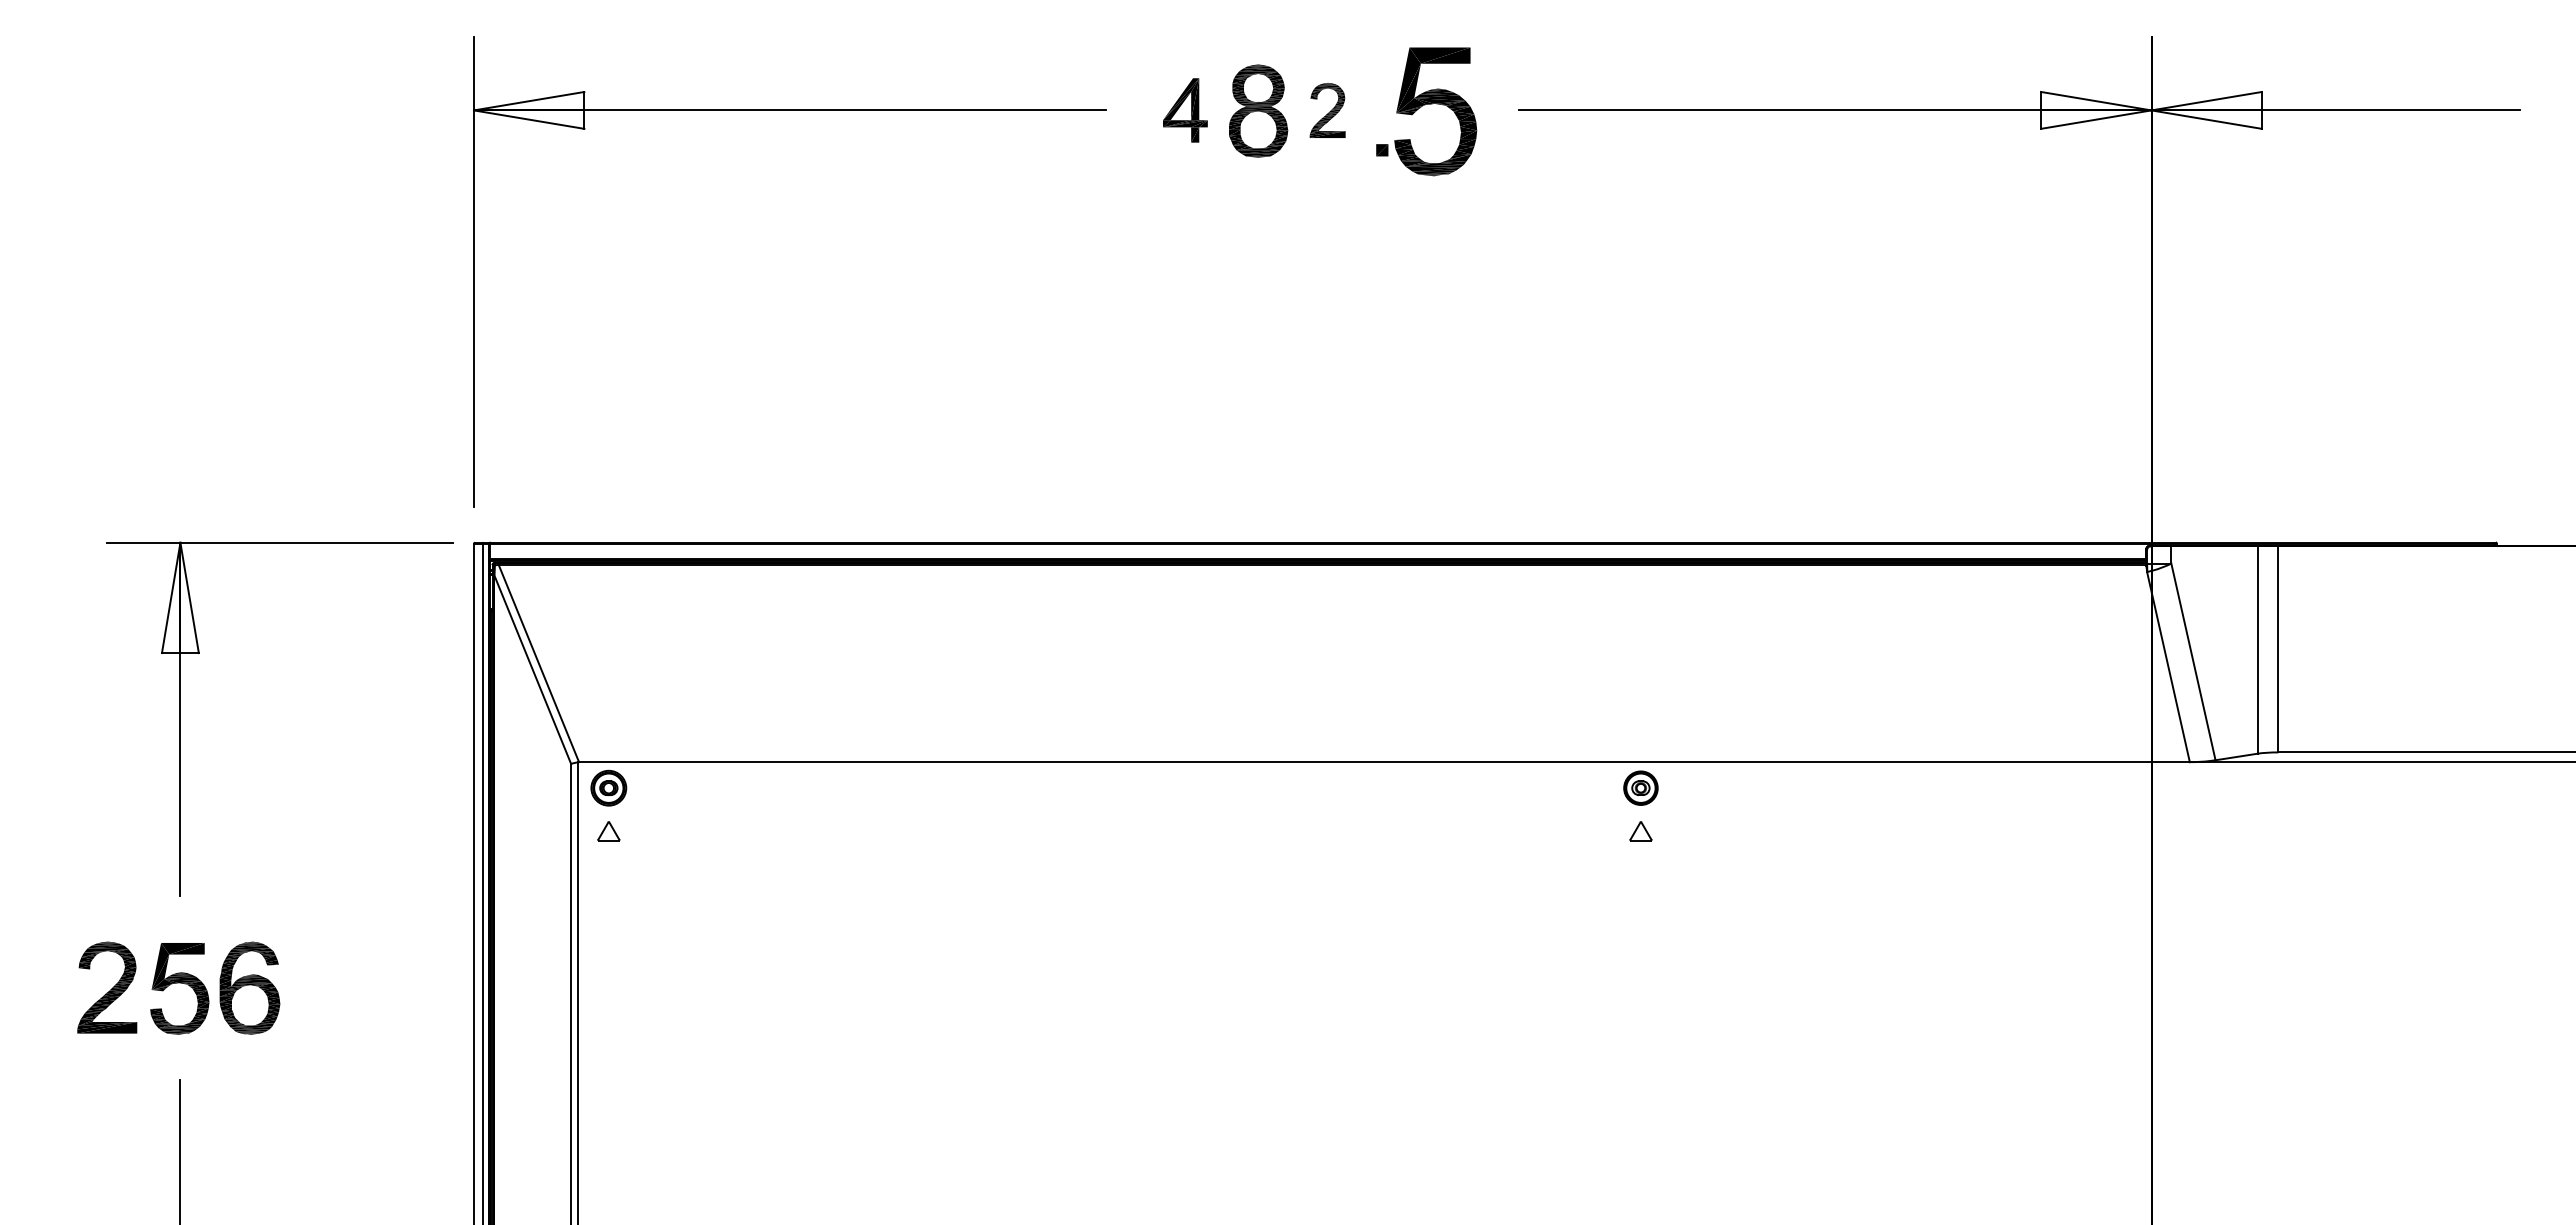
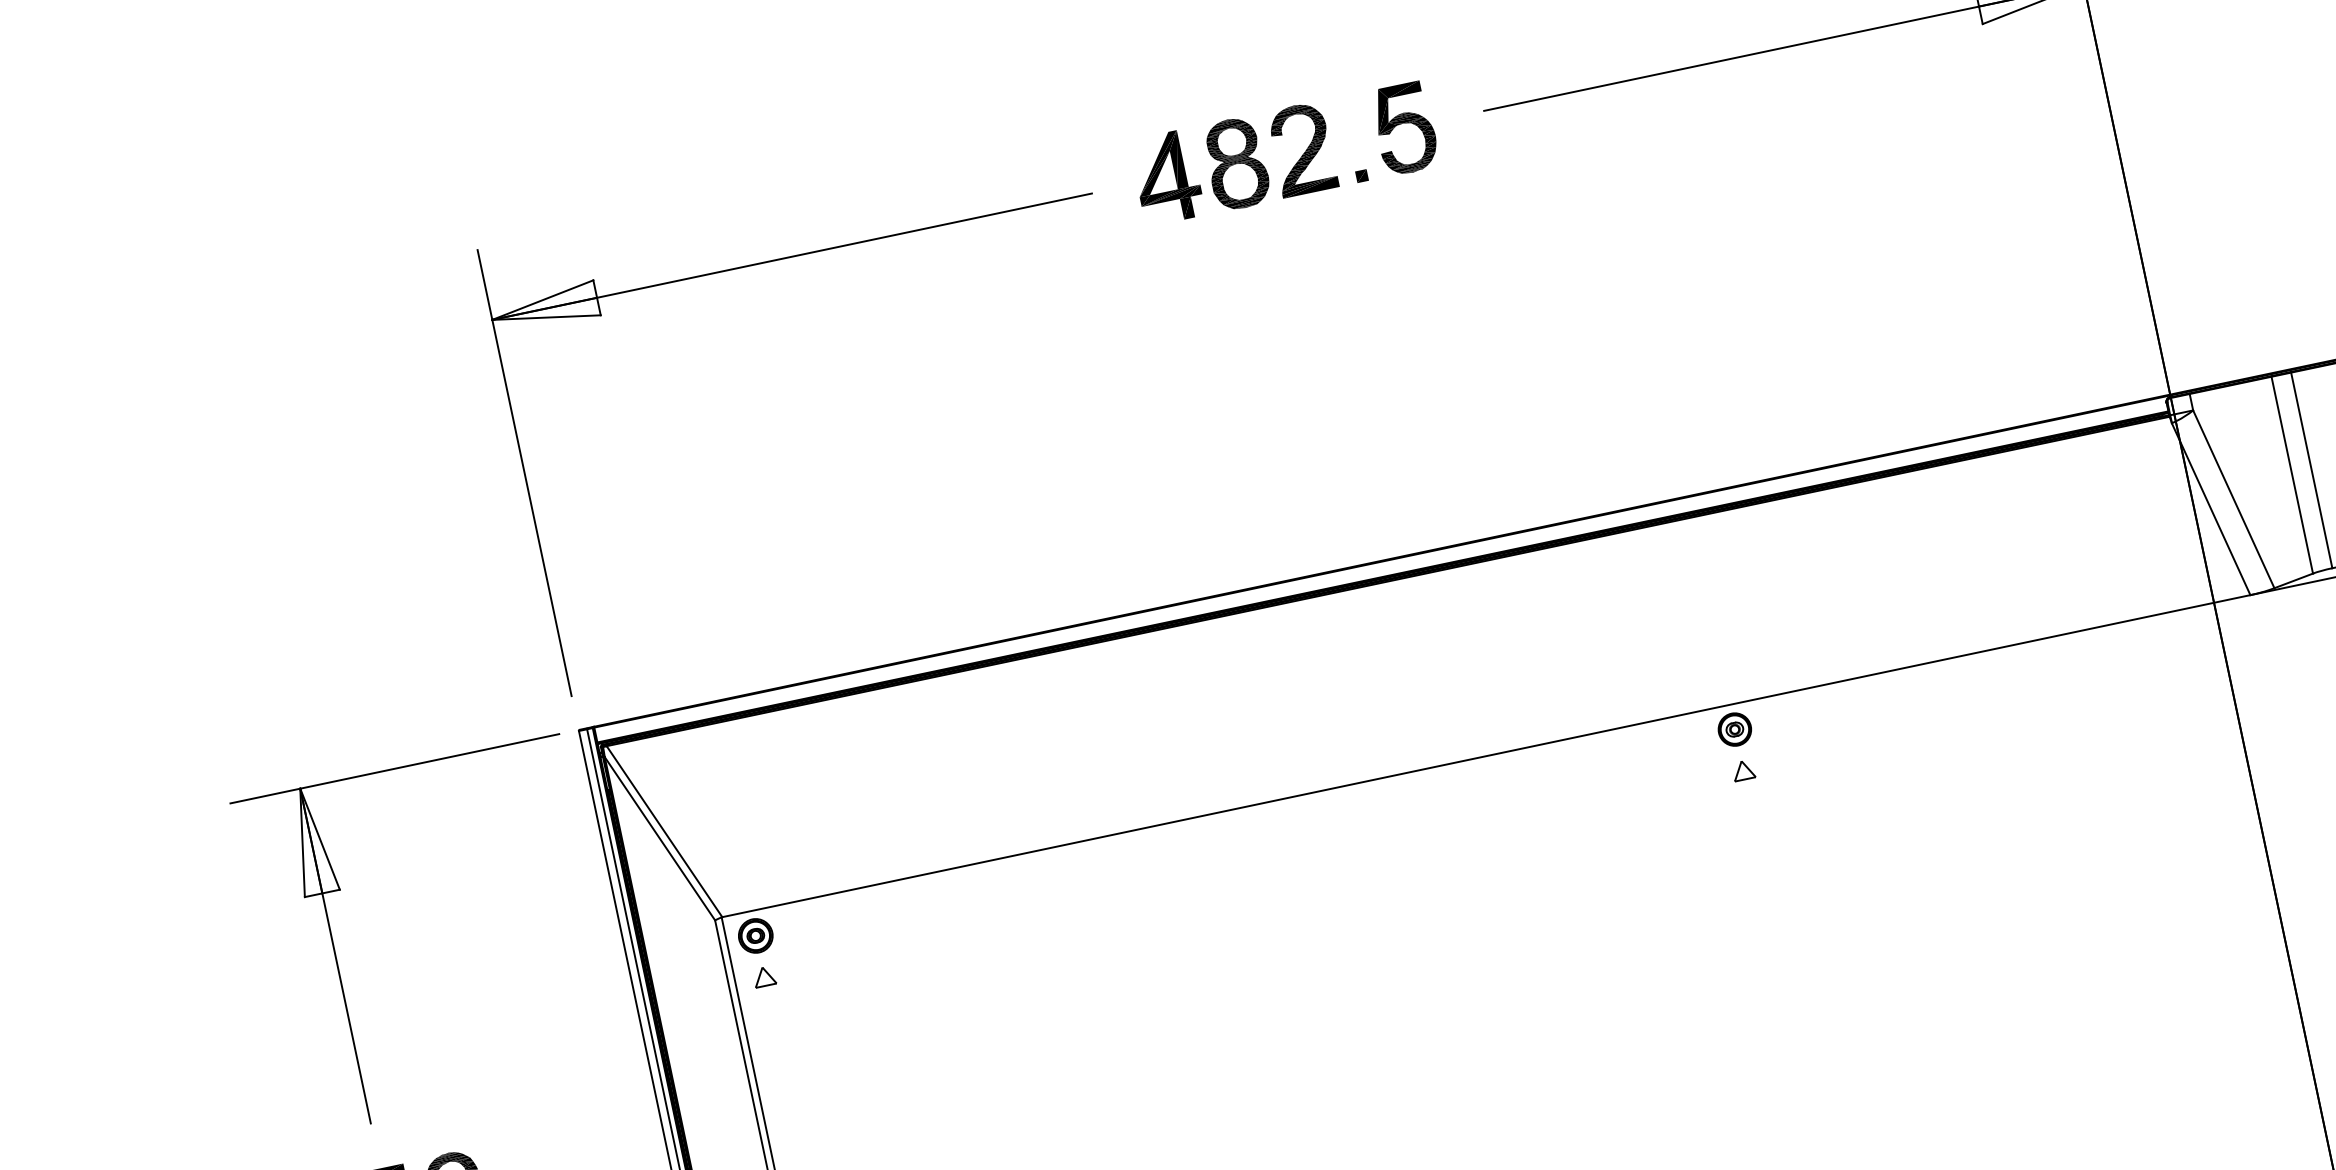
part: (1185, 110) -> (1167, 177), size x1.43
part: (1327, 110) -> (1302, 149), size x1.67
part: (1435, 111) -> (1404, 128), size x0.71

